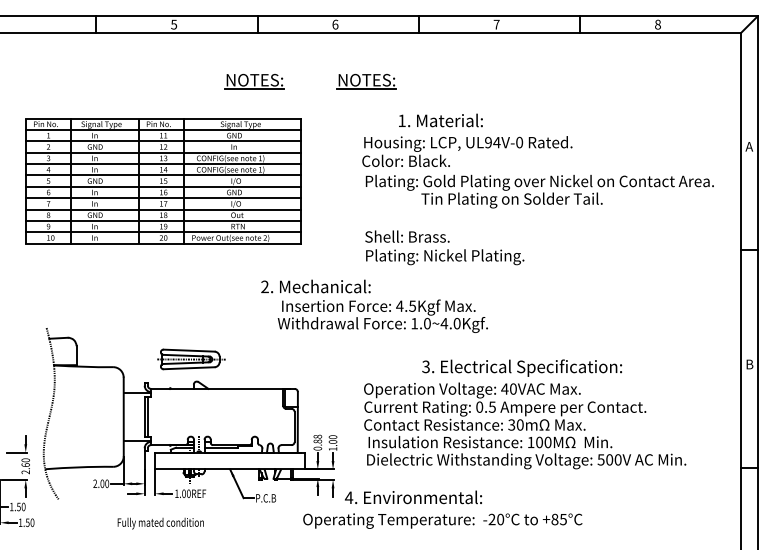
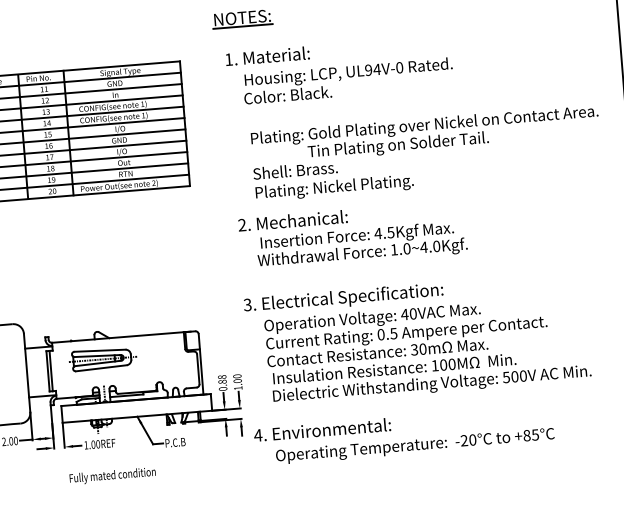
part: (254, 81) -> (130, 28), removed
text: (440, 120) -> (267, 56), moved
text: (539, 191) -> (425, 134), moved
text: (374, 305) -> (352, 234), moved
part: (191, 359) -> (103, 359), moved
text: (522, 367) -> (343, 297), moved
text: (442, 520) -> (414, 445), moved
text: (160, 523) -> (112, 476), moved

